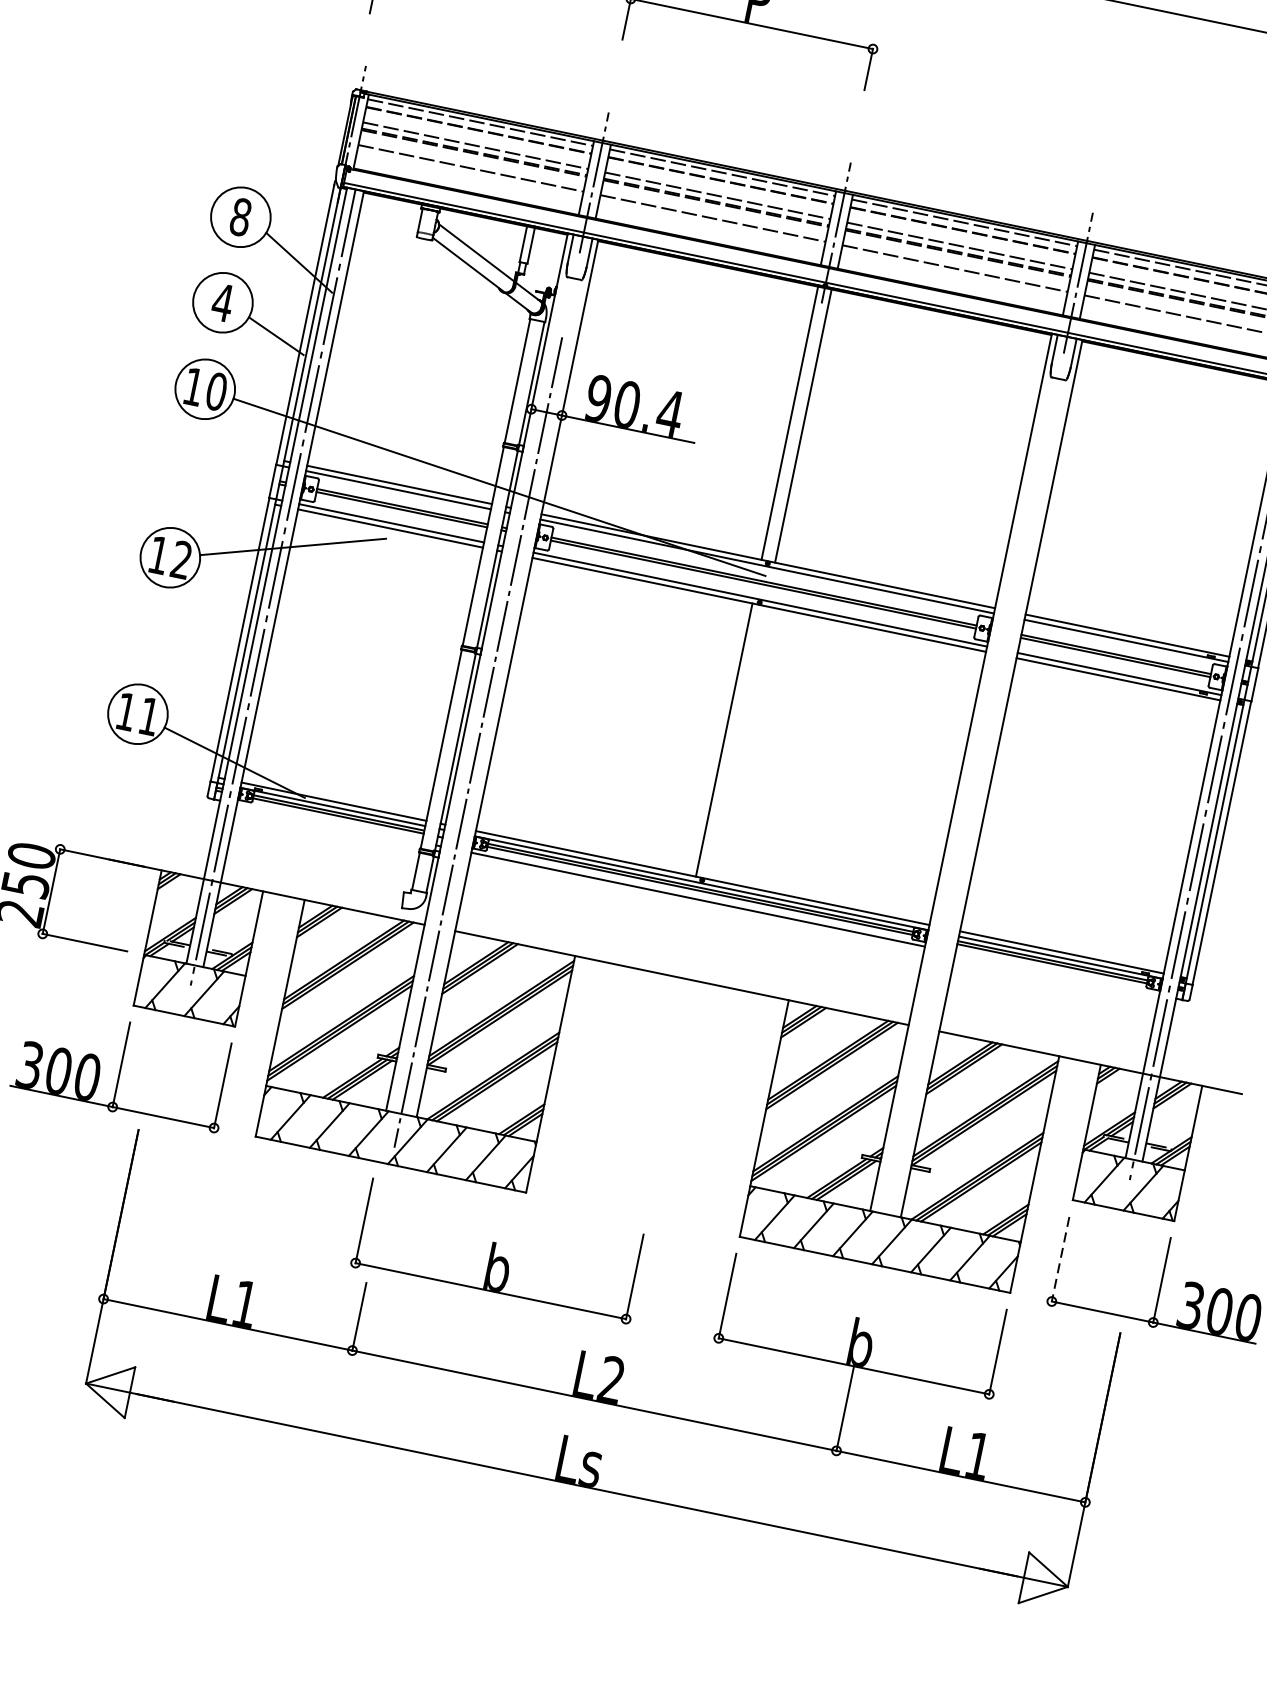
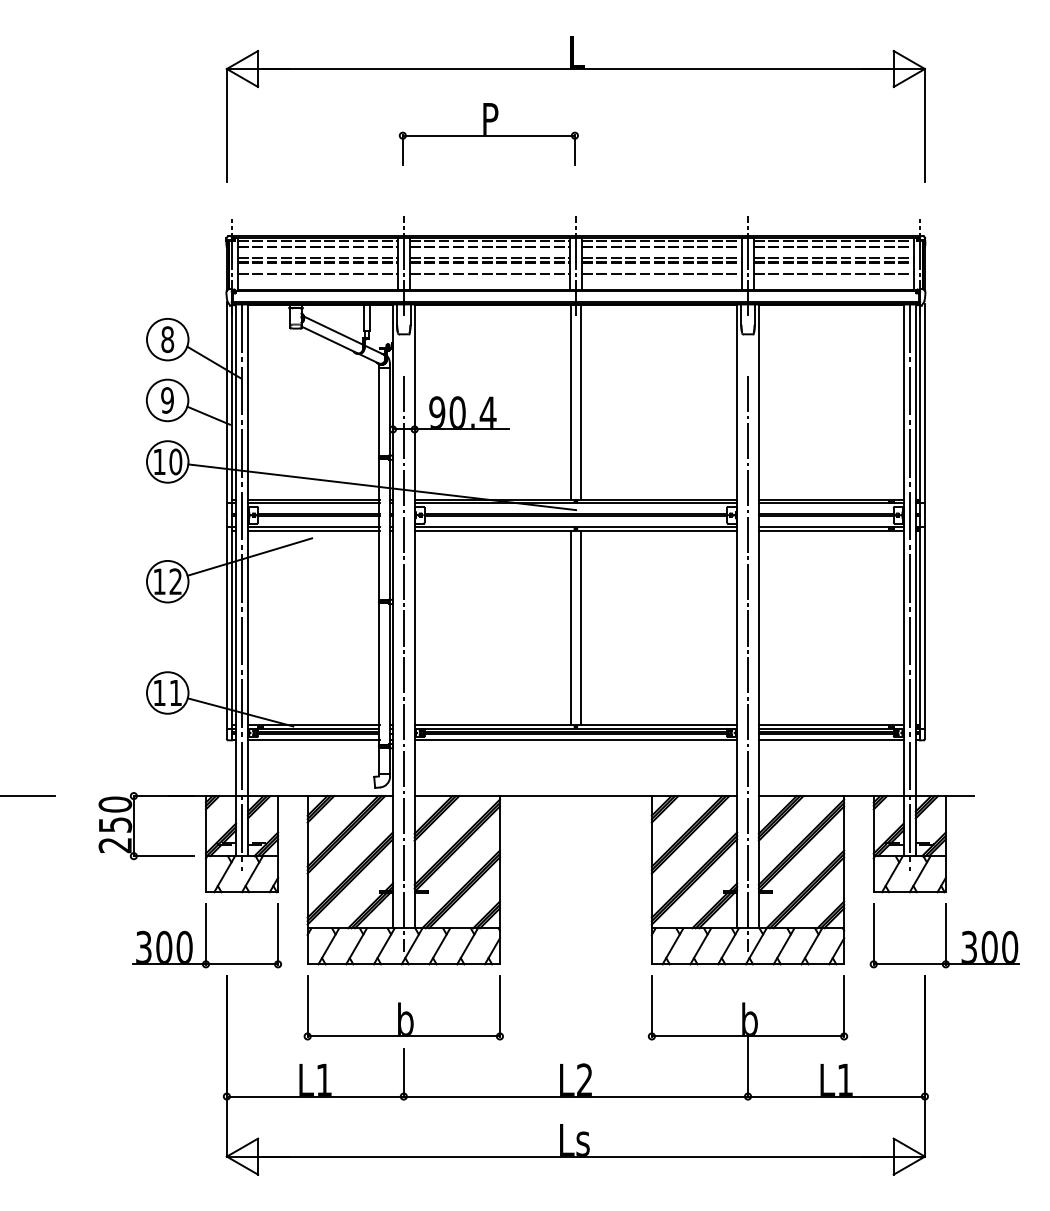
text: (222, 302) -> (167, 400), 4 -> 9
line: (737, 742) -> (580, 627), added
line: (329, 823) -> (313, 740), added
line: (963, 843) -> (748, 664), added
line: (1056, 974) -> (830, 740), added
part: (498, 1250) -> (403, 1007), moved
line: (1060, 1259) -> (873, 934), dashed -> solid

